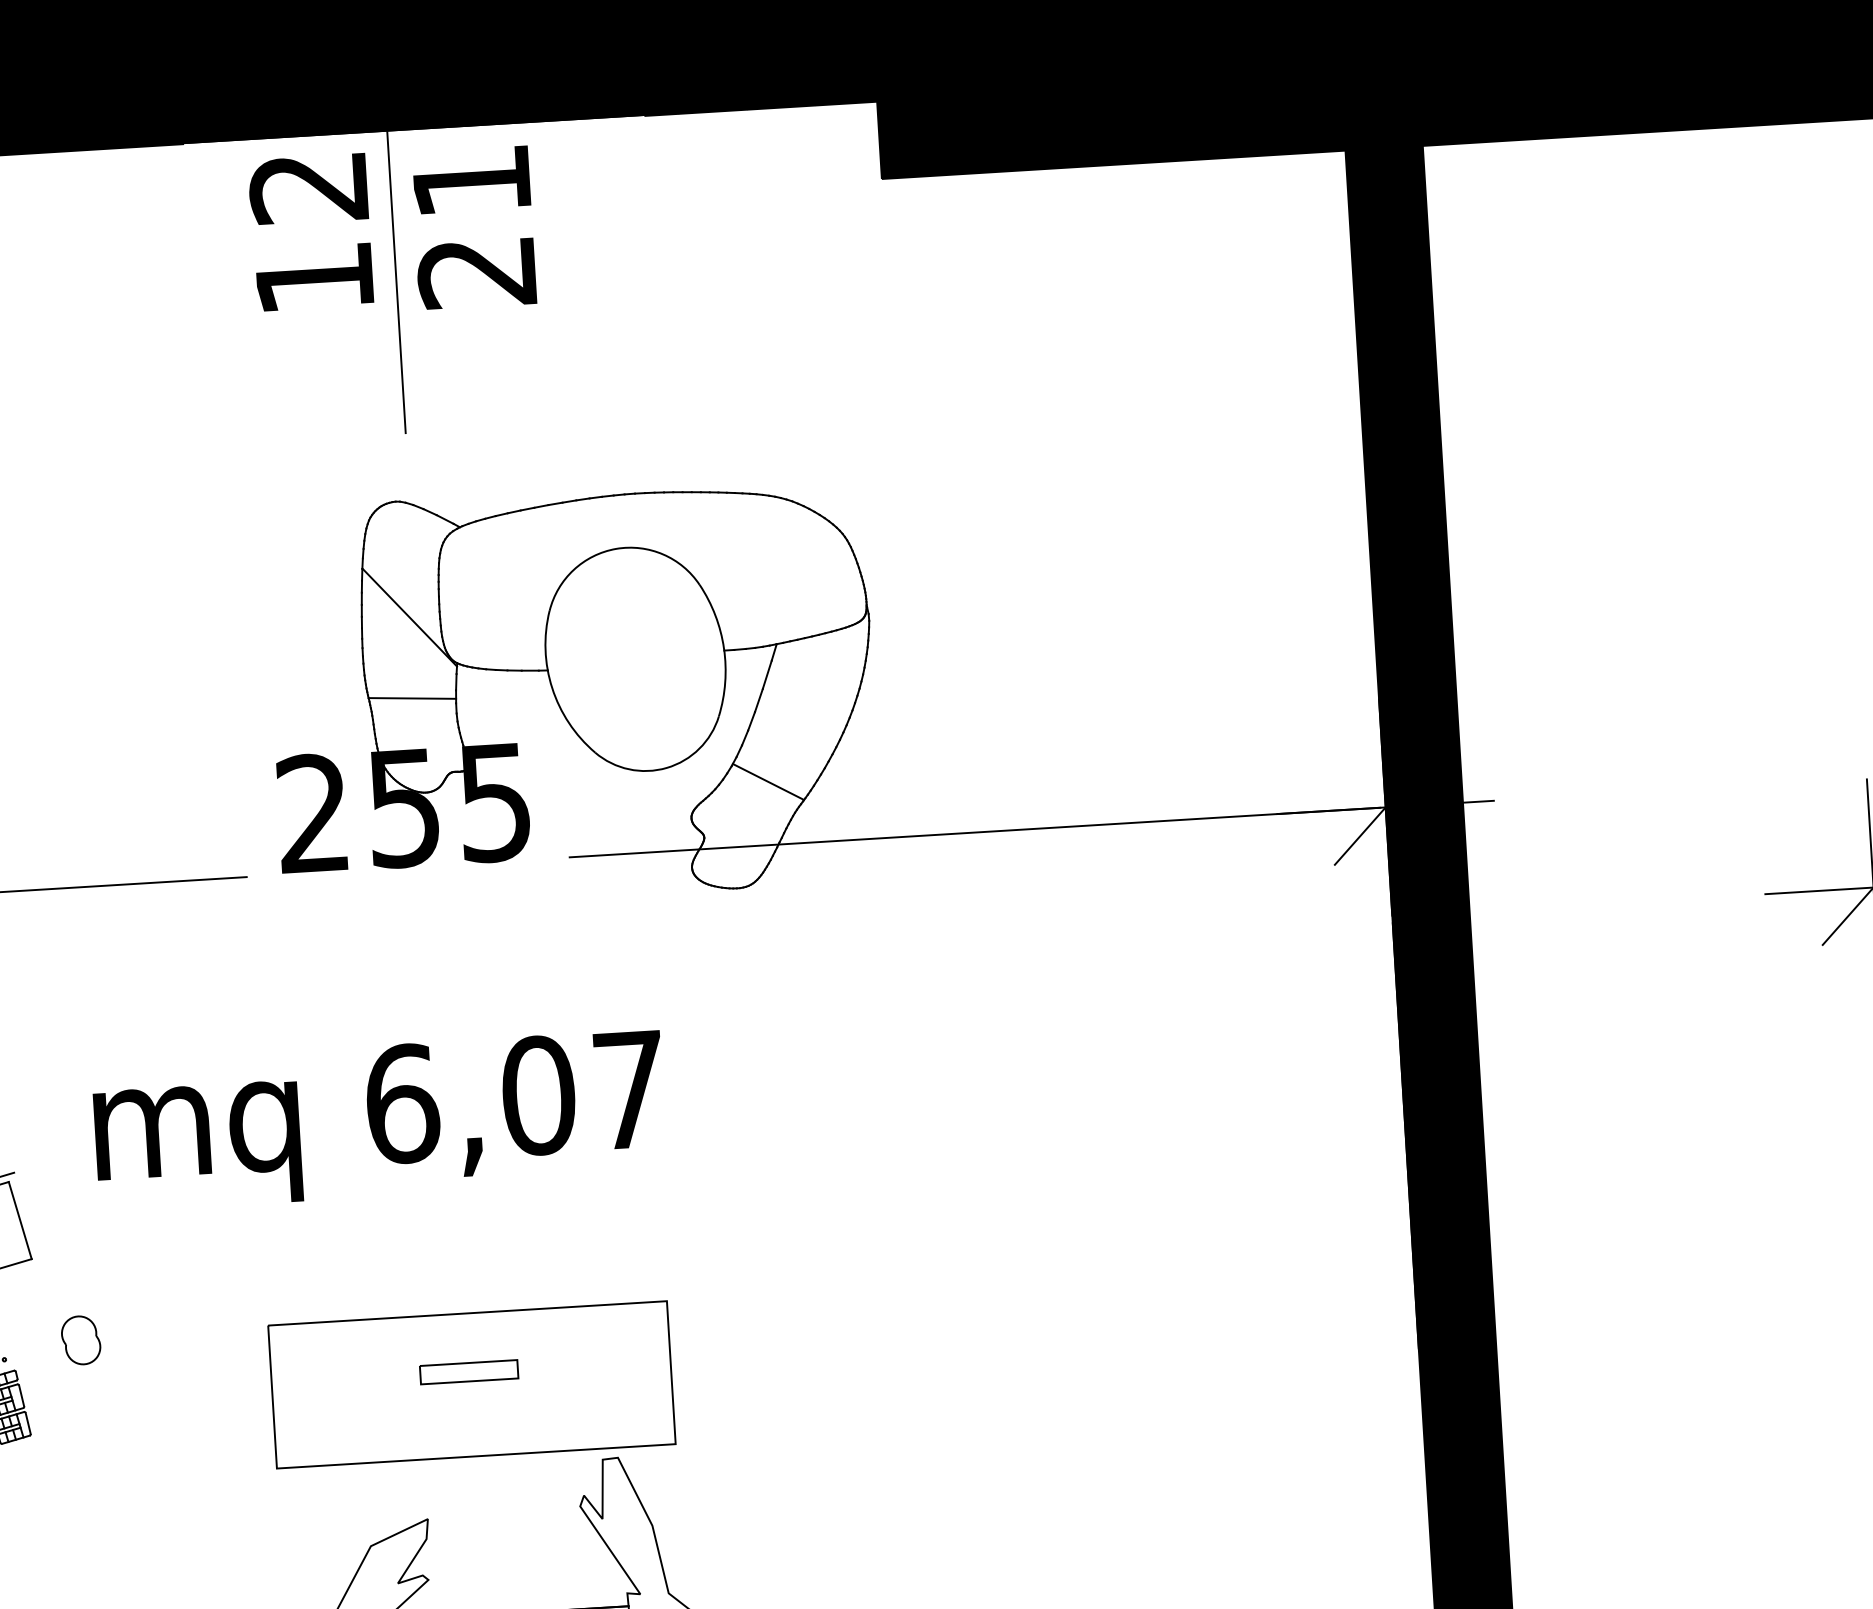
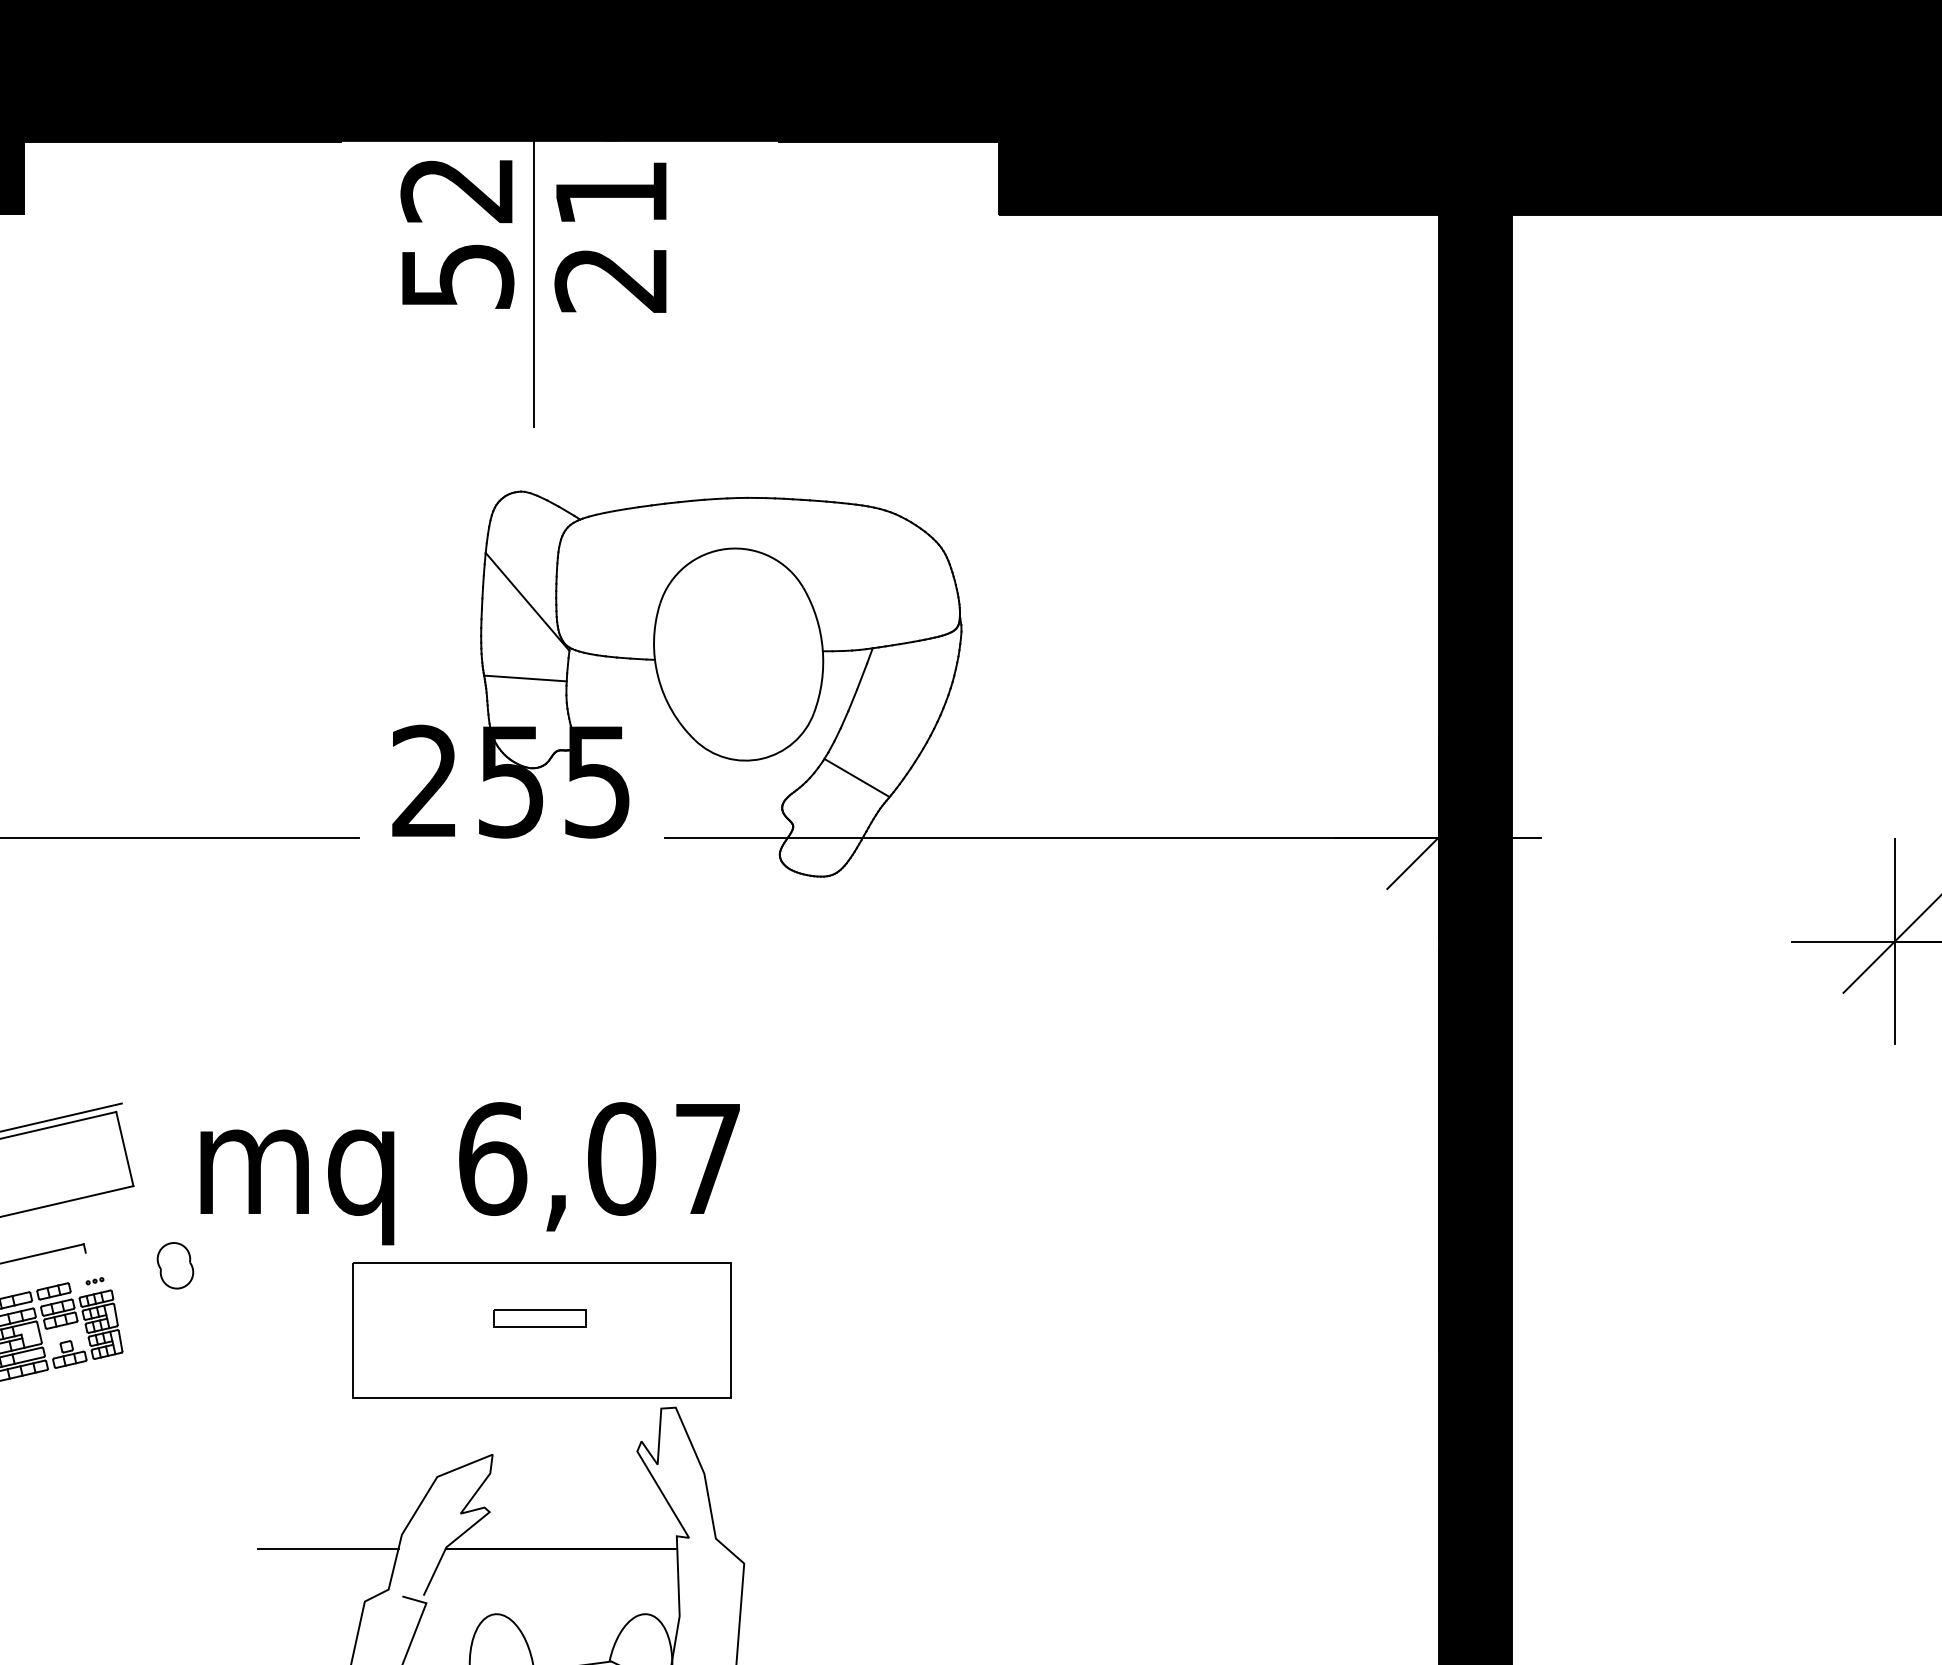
text: (315, 278) -> (458, 276), 120 -> 520
text: (378, 1120) -> (469, 1173), moved

